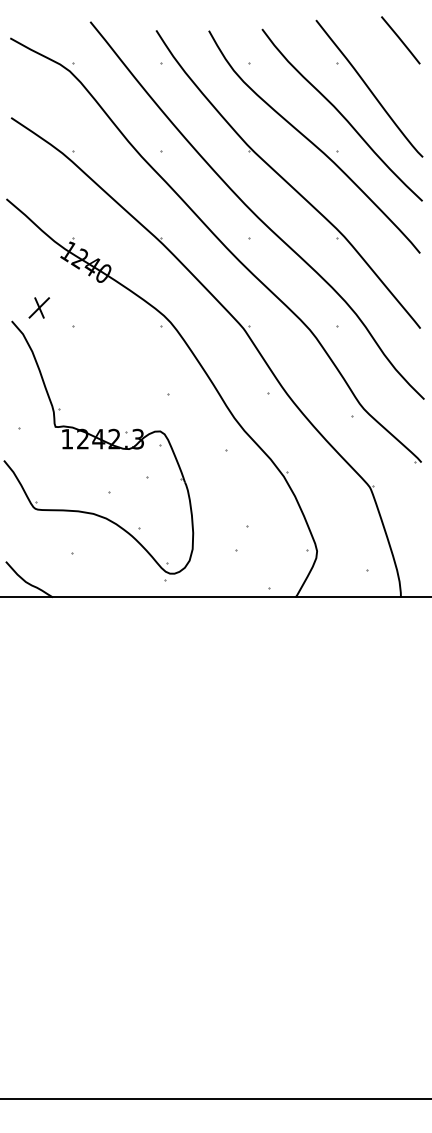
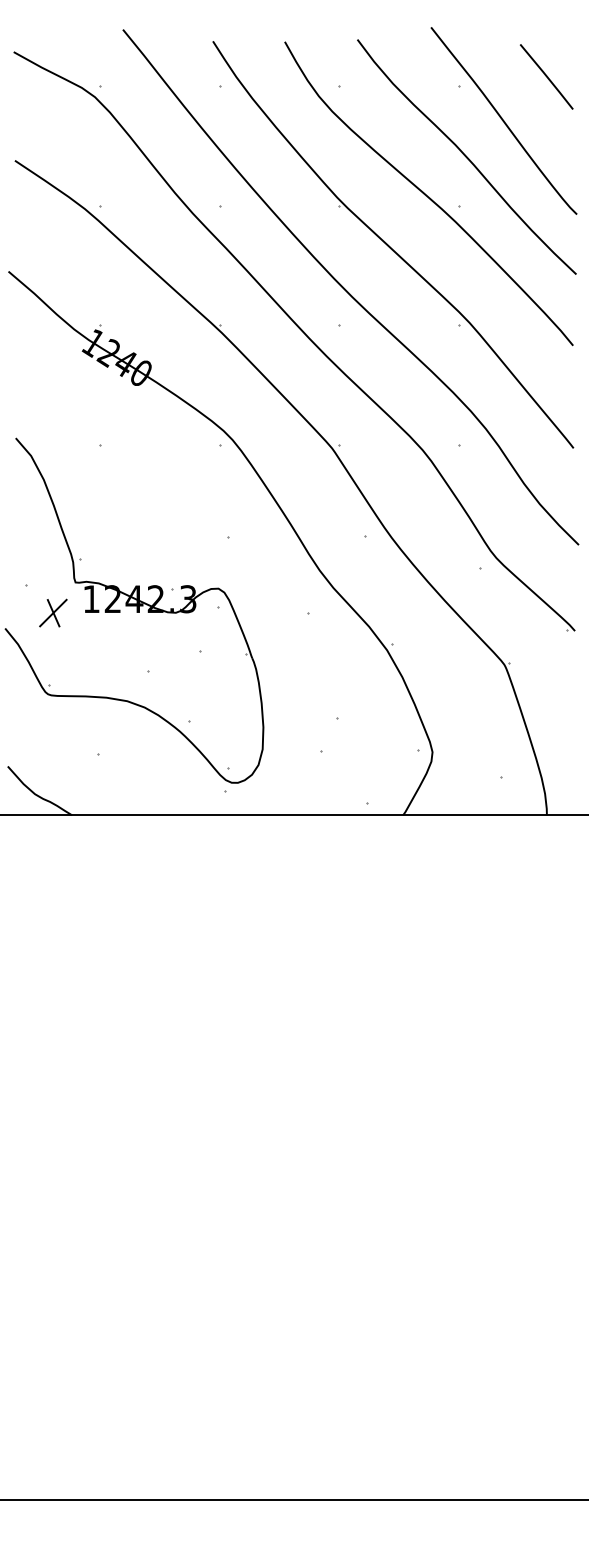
line: (400, 40) -> (546, 76), moved
part: (39, 307) -> (53, 612), moved

